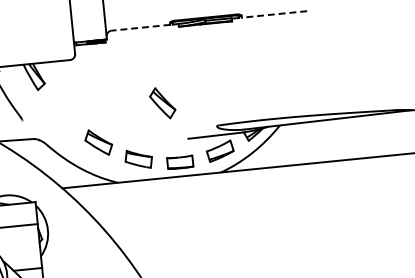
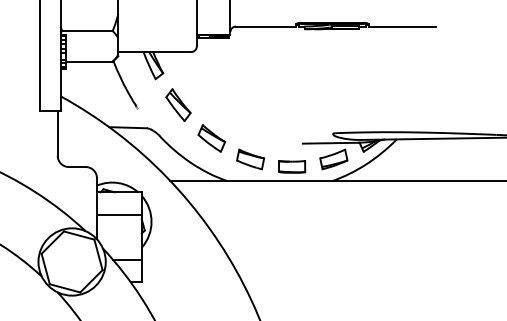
line: (273, 14) -> (401, 26), dashed -> solid
line: (140, 27) -> (265, 26), dashed -> solid
part: (162, 103) -> (178, 105), moved

